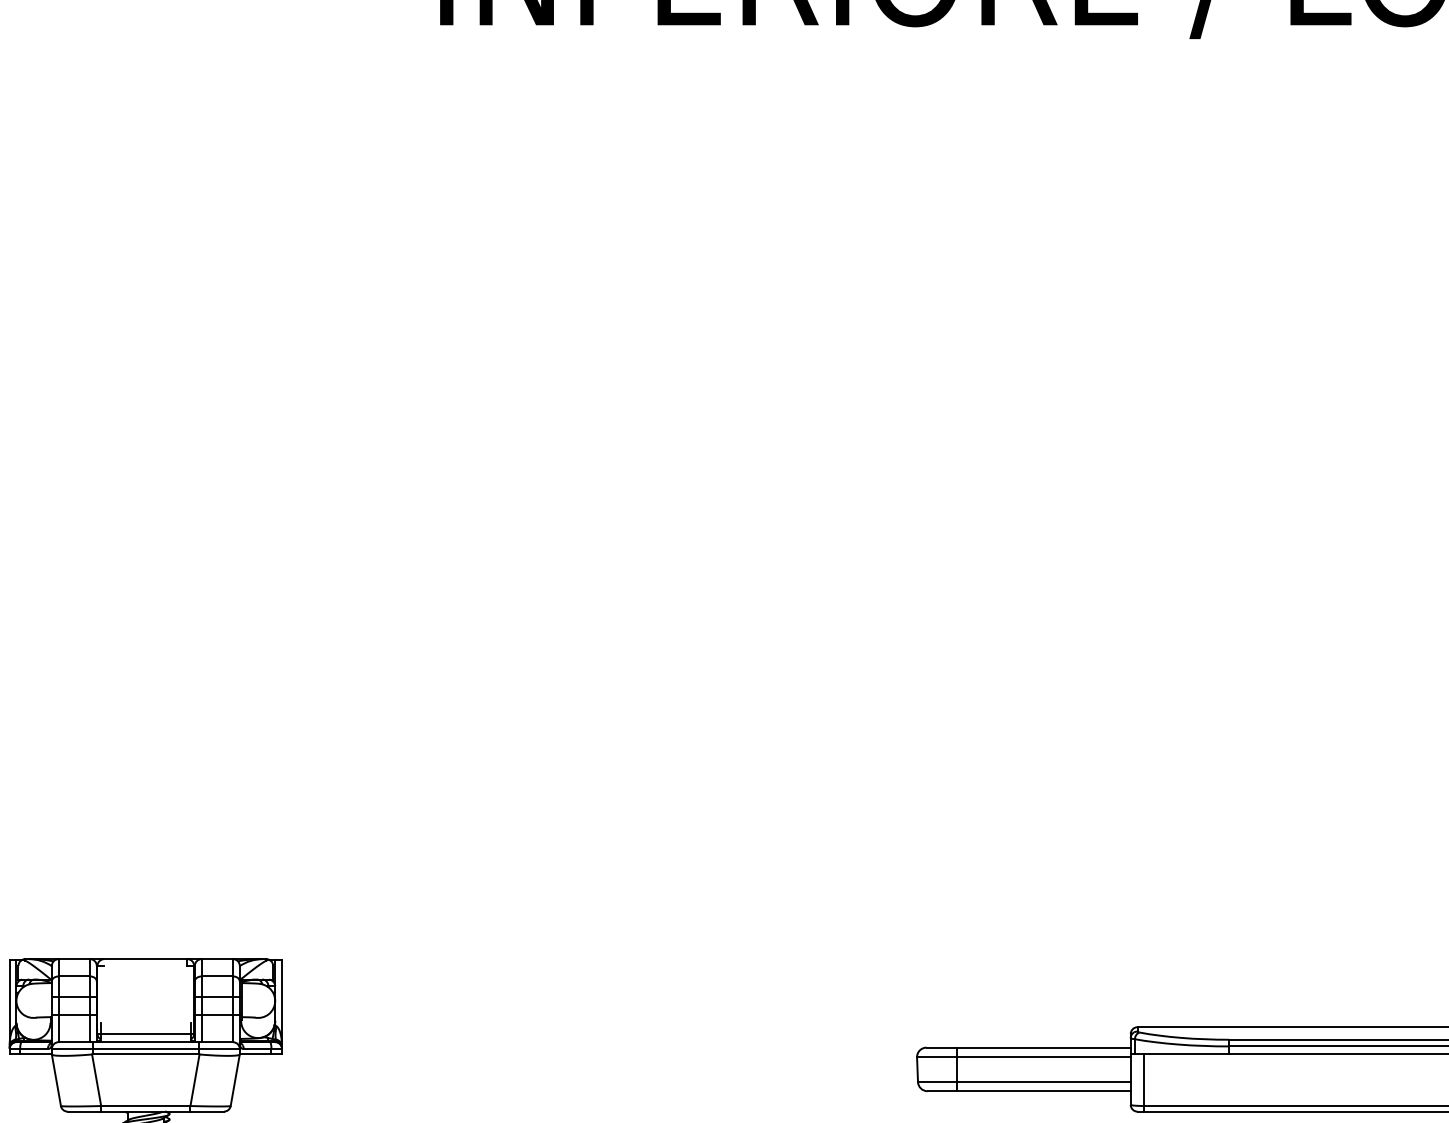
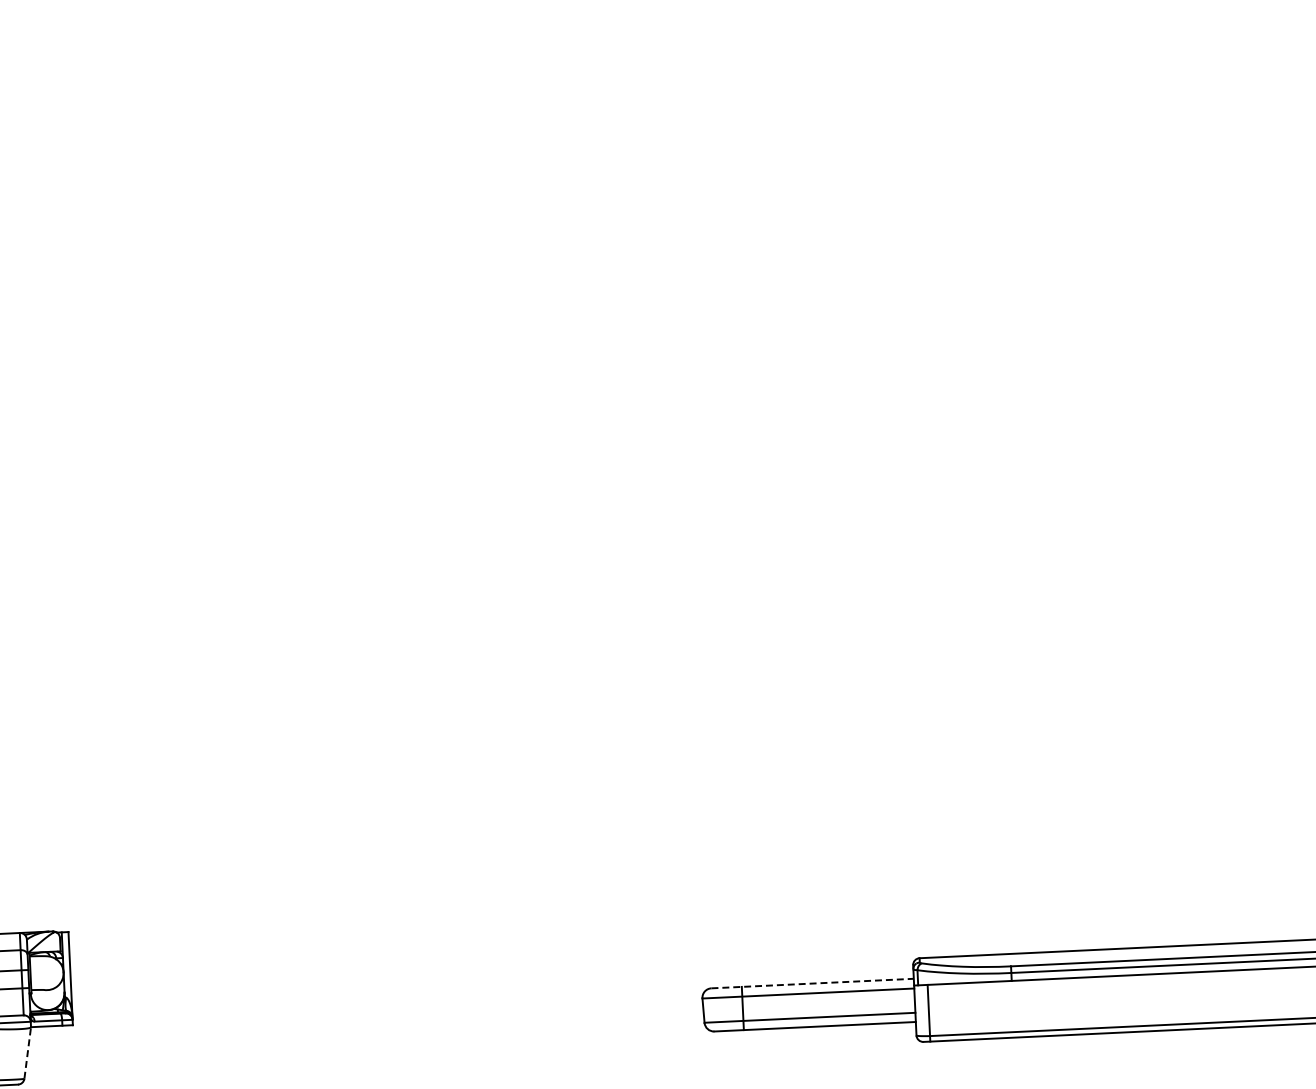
line: (1029, 1047) -> (813, 983), solid -> dashed
line: (235, 1079) -> (27, 1052), solid -> dashed

